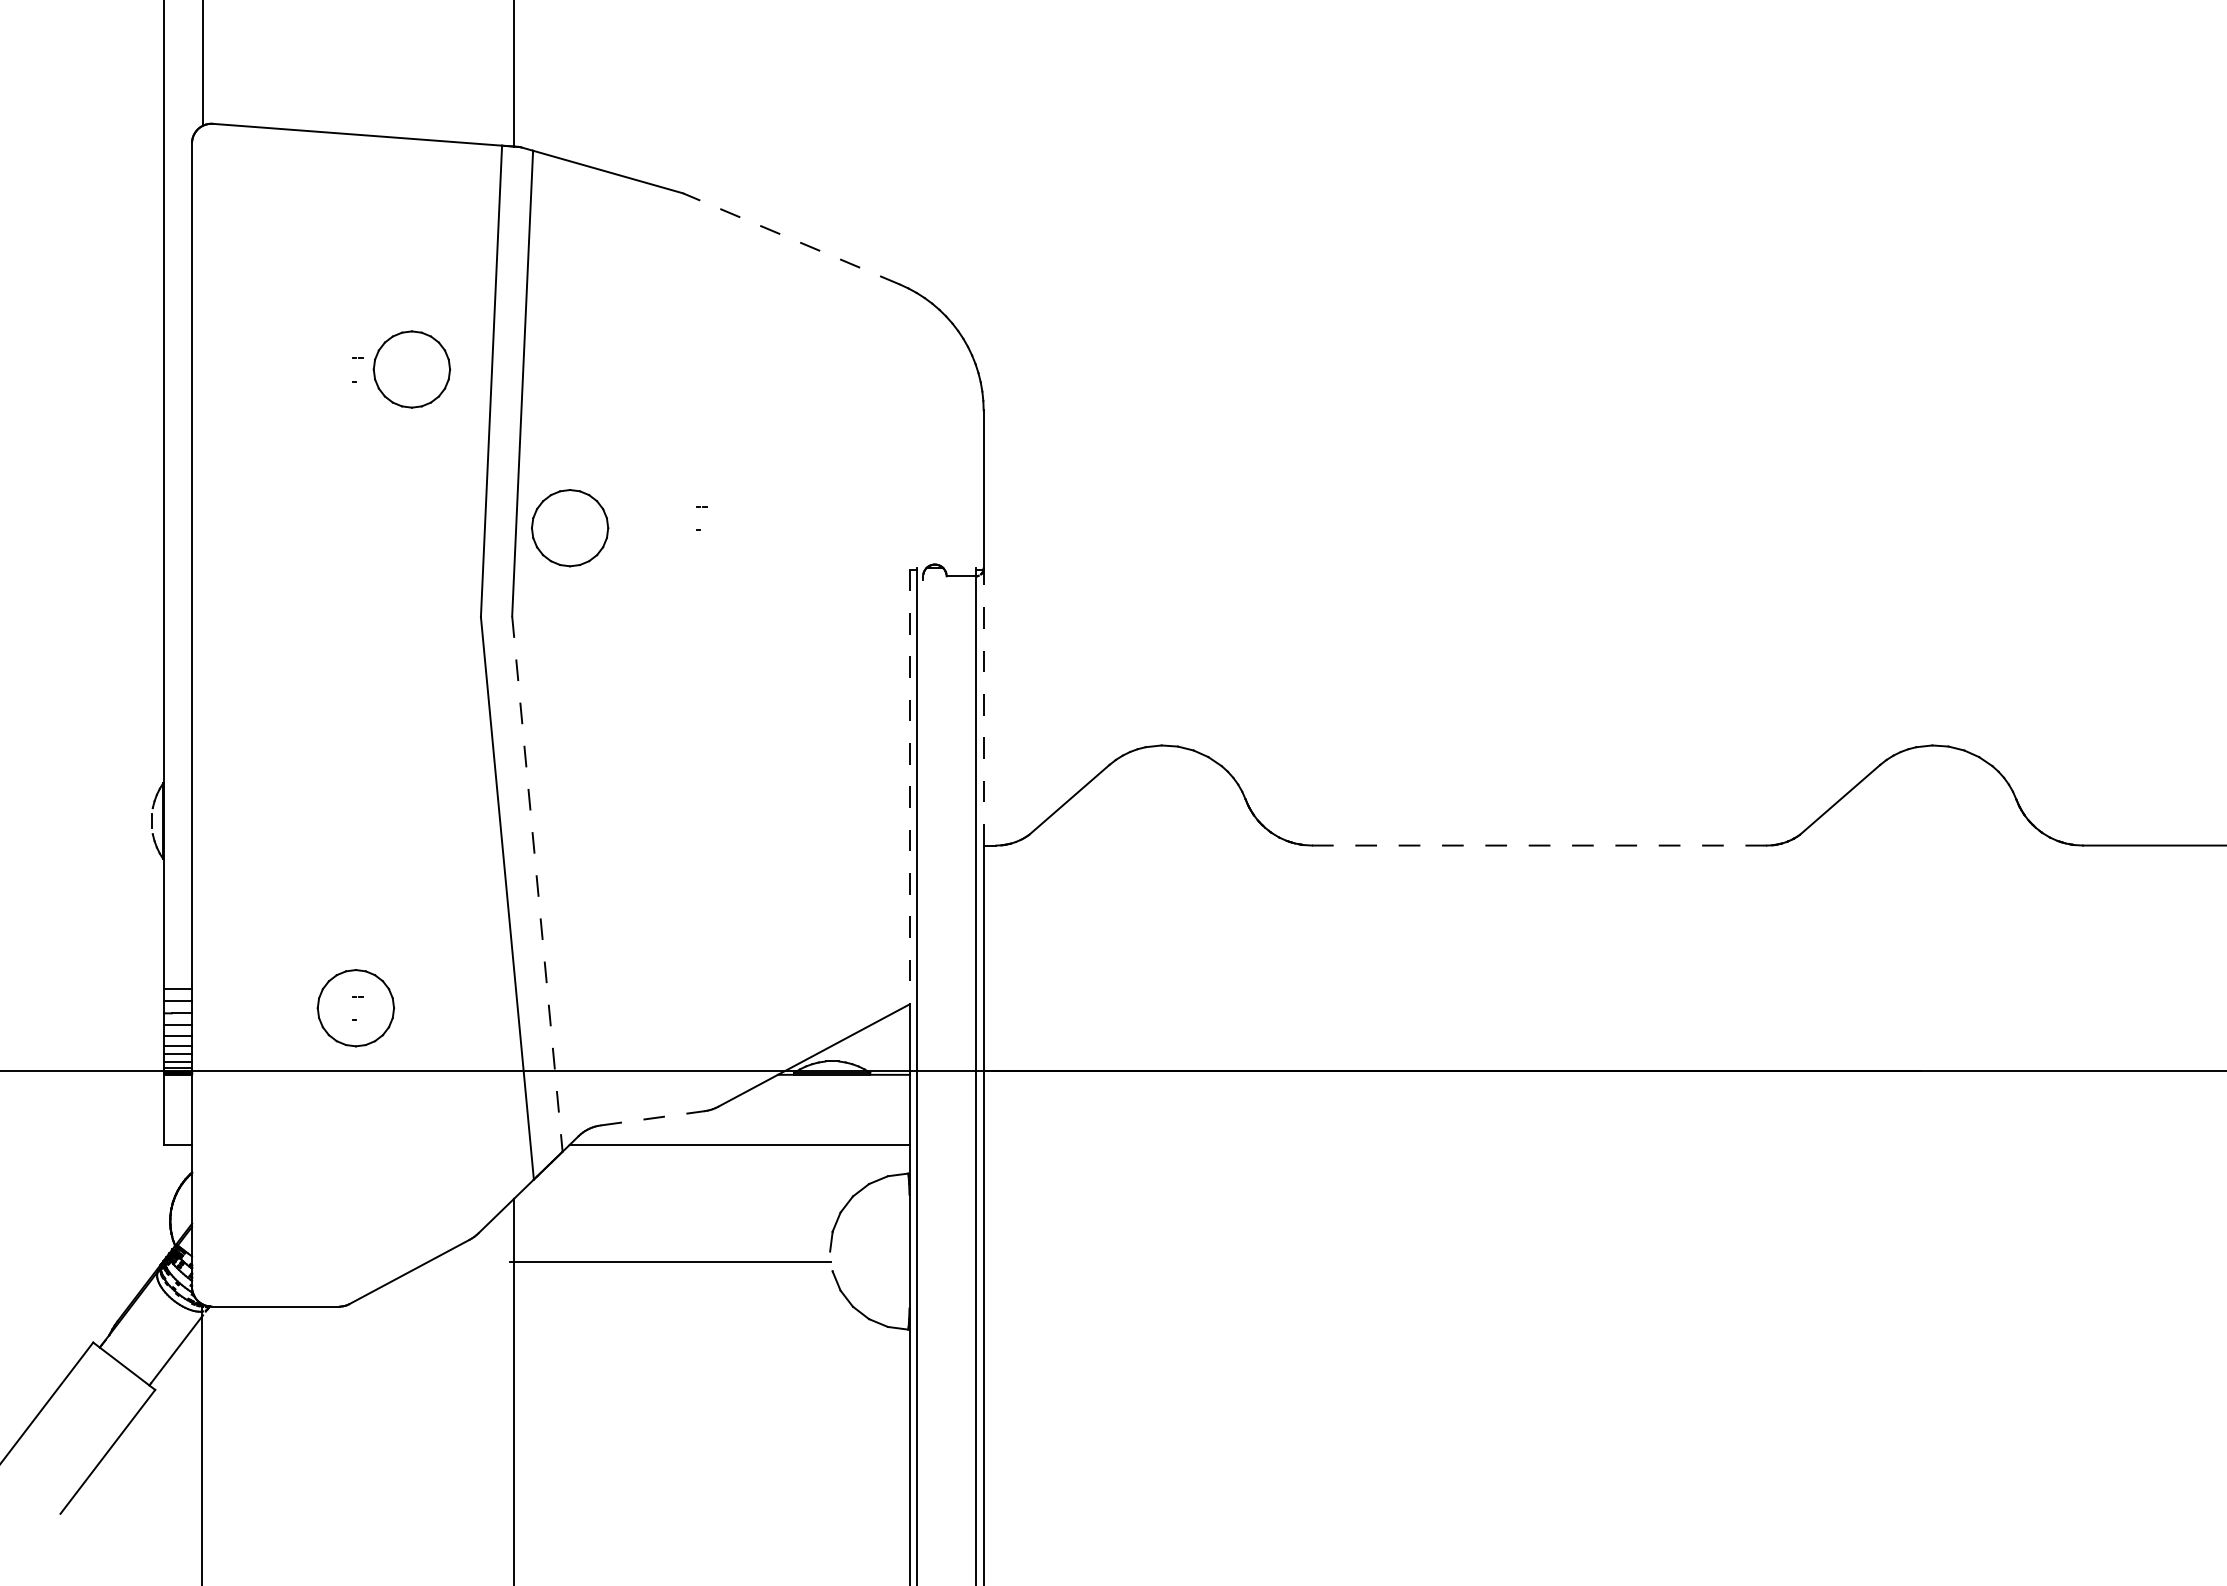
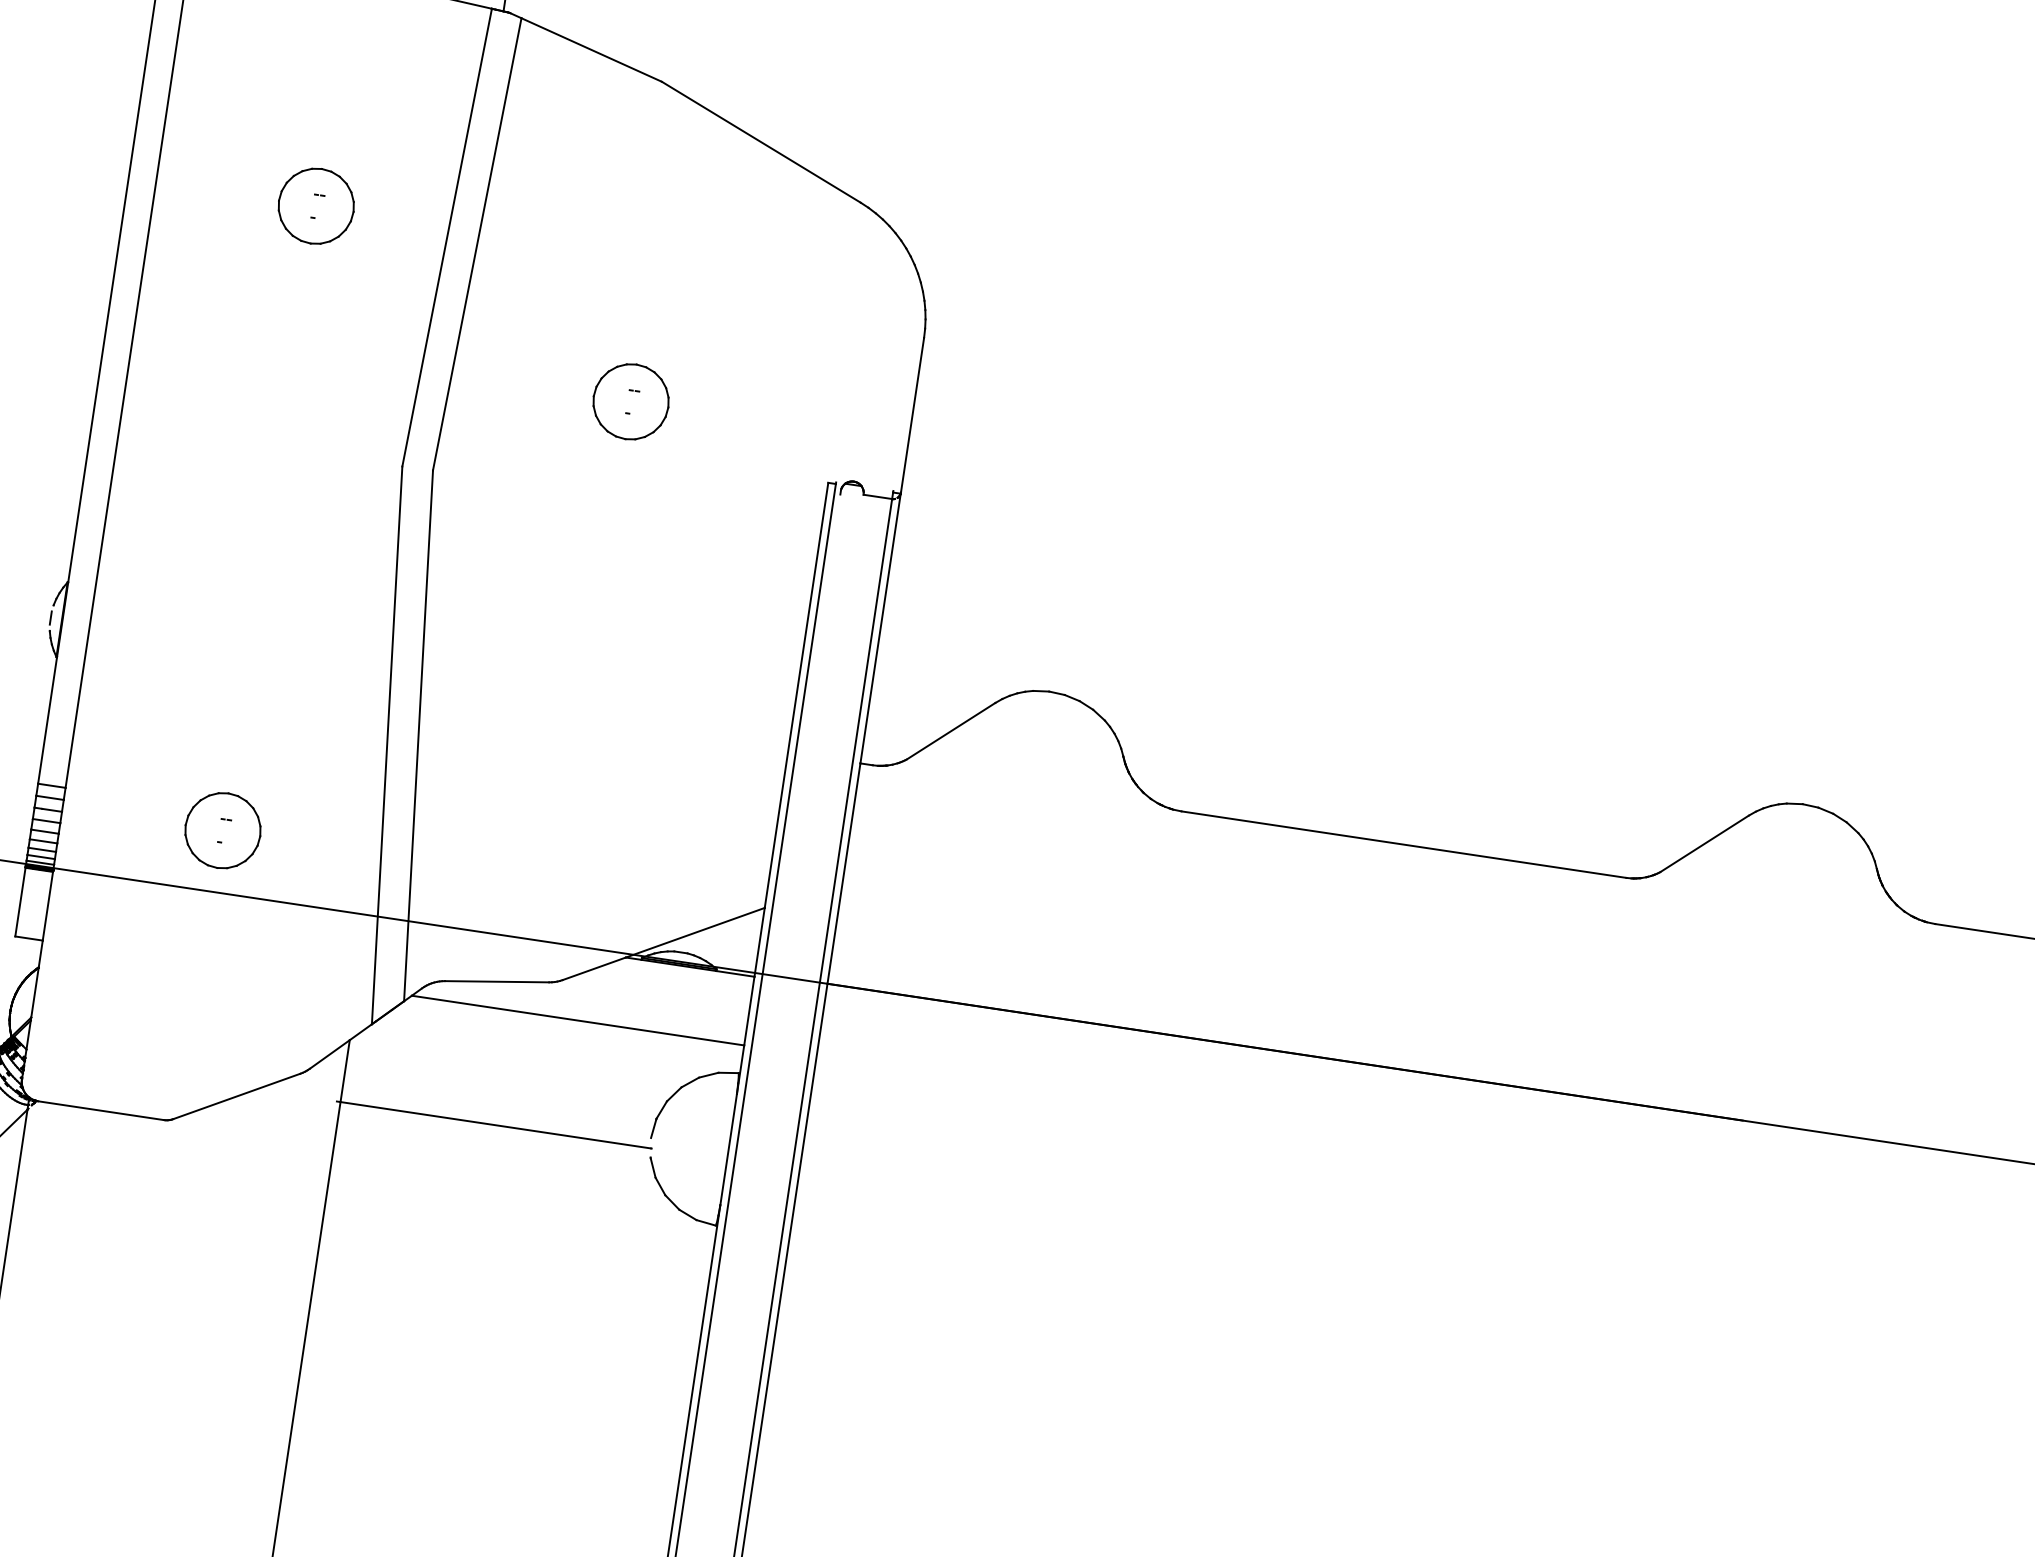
line: (791, 238) -> (761, 141), dashed -> solid
part: (411, 369) -> (315, 206), moved
part: (570, 528) -> (631, 402), moved
line: (983, 707) -> (880, 628), dashed -> solid
line: (909, 787) -> (796, 695), dashed -> solid
line: (1539, 845) -> (1403, 844), dashed -> solid
line: (537, 884) -> (418, 736), dashed -> solid
line: (652, 1118) -> (496, 981), dashed -> solid

